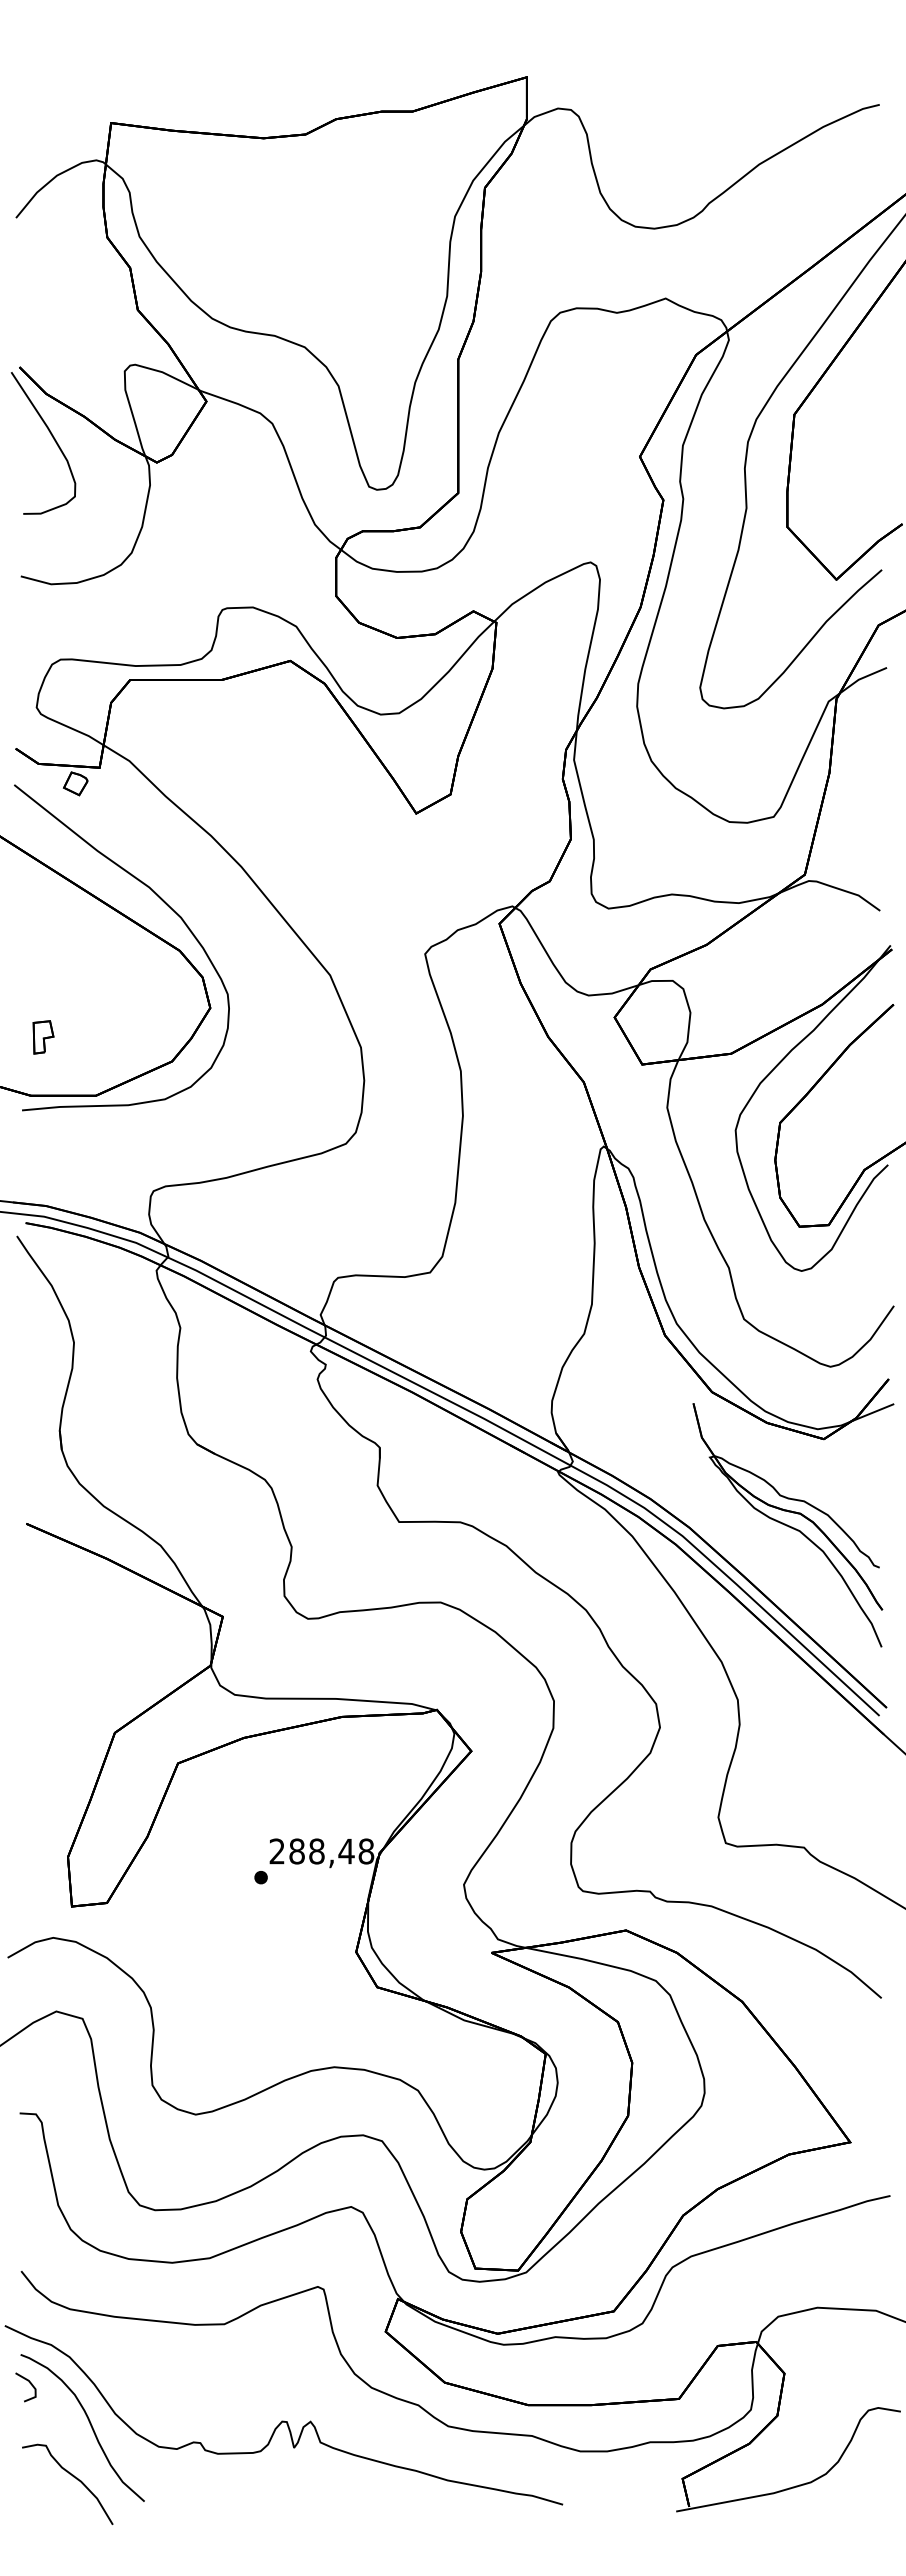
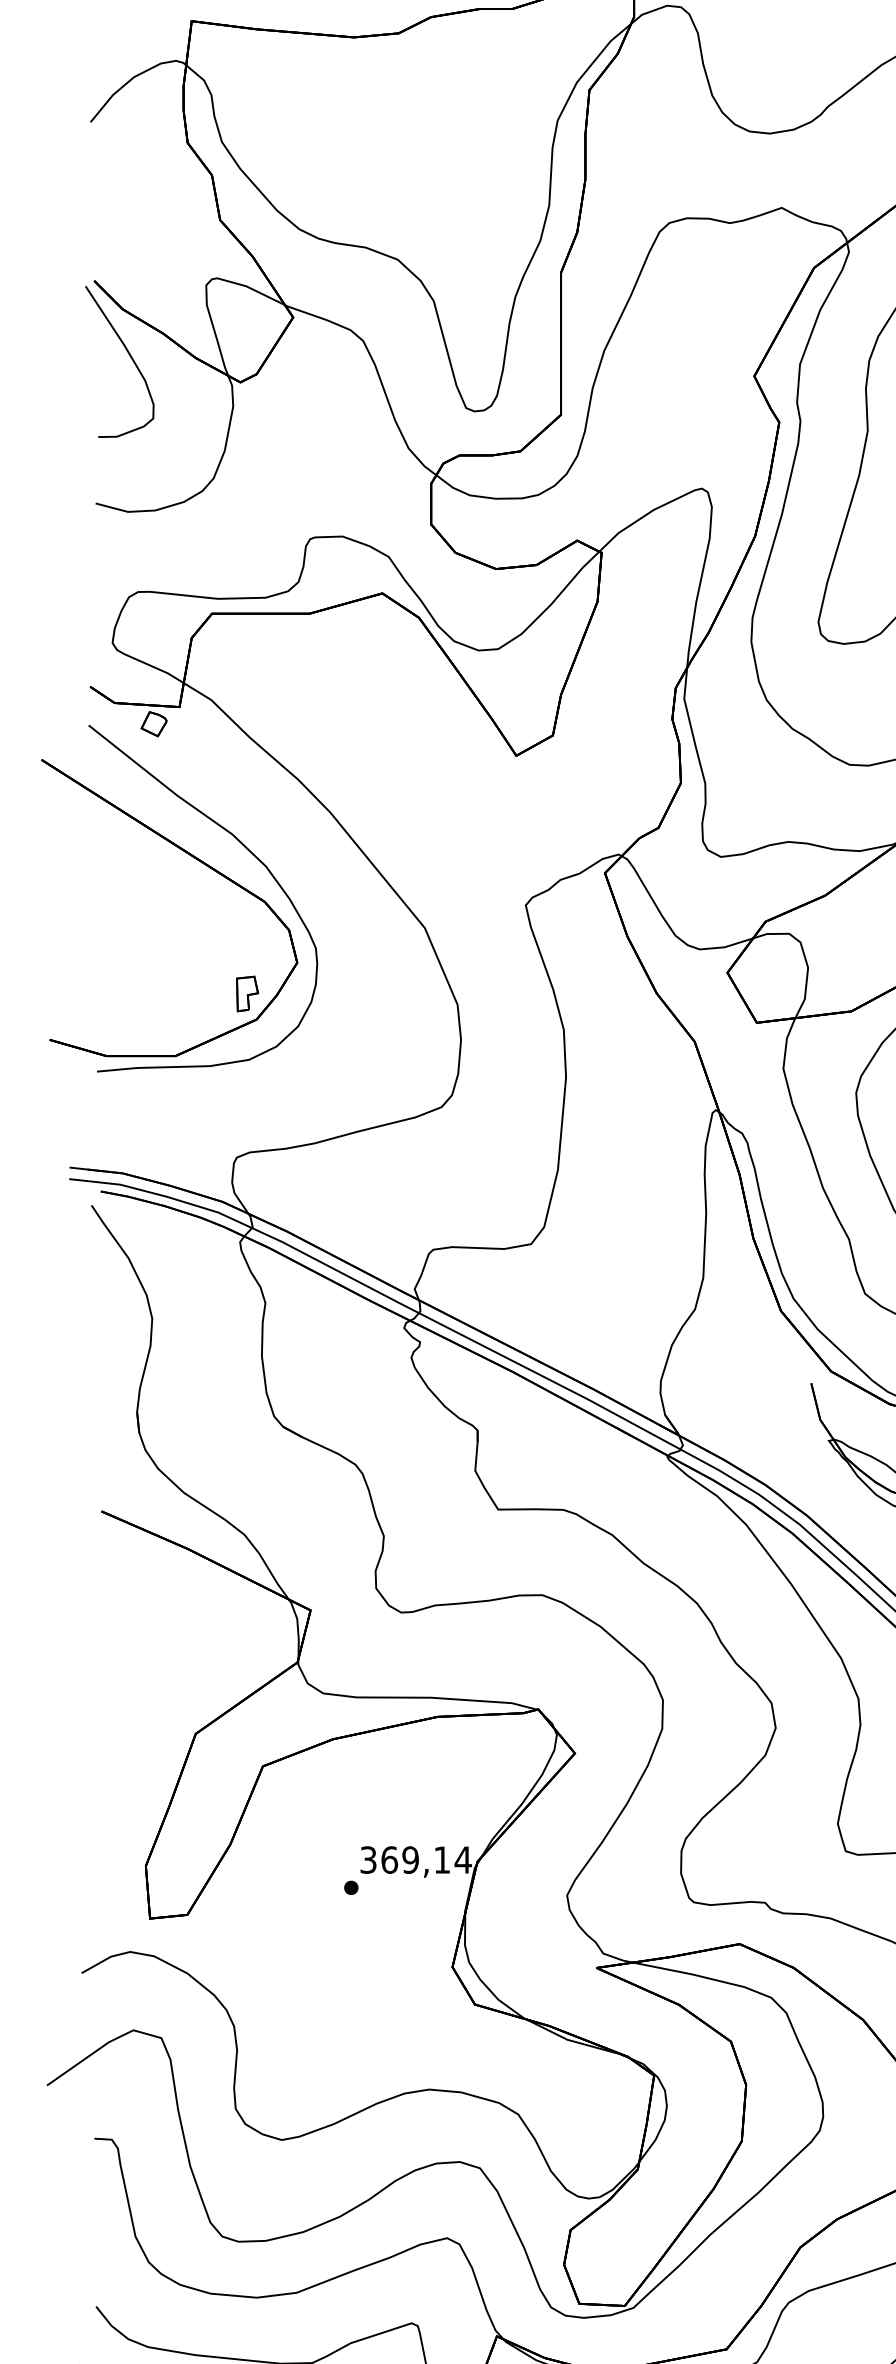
part: (43, 1037) -> (247, 994), moved
text: (321, 1851) -> (415, 1860), 288,48 -> 369,14

